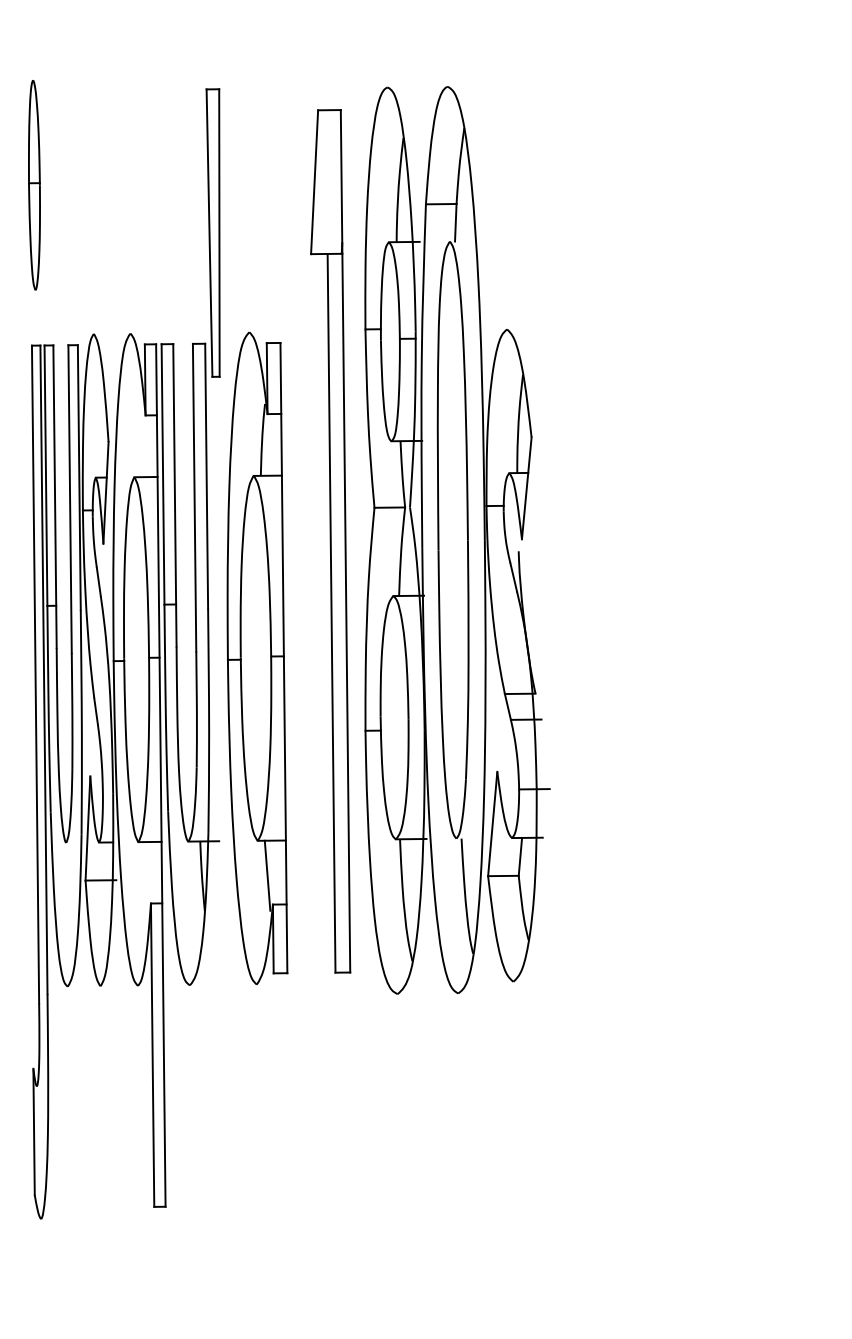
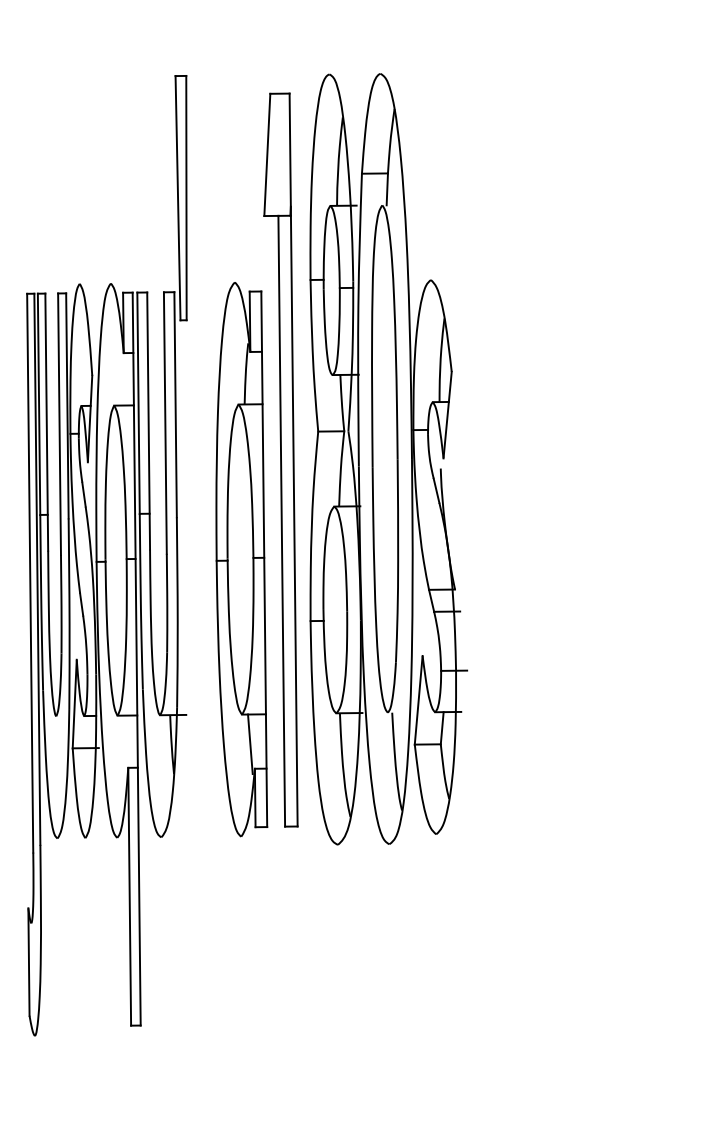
part: (33, 185) -> (28, 157), removed
part: (257, 658) -> (241, 559), moved

